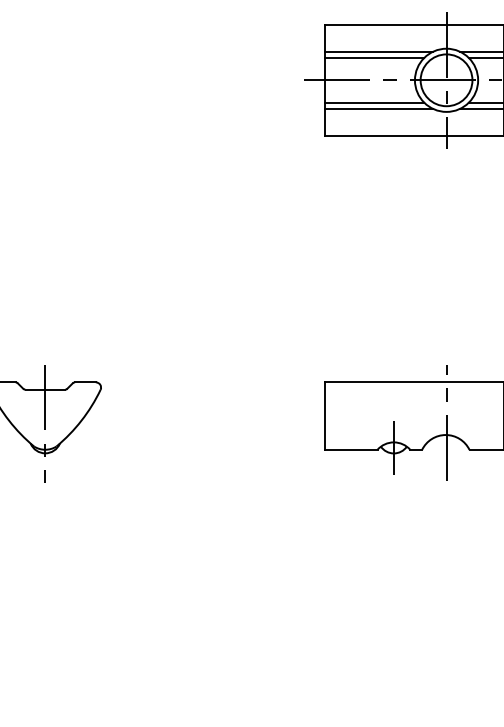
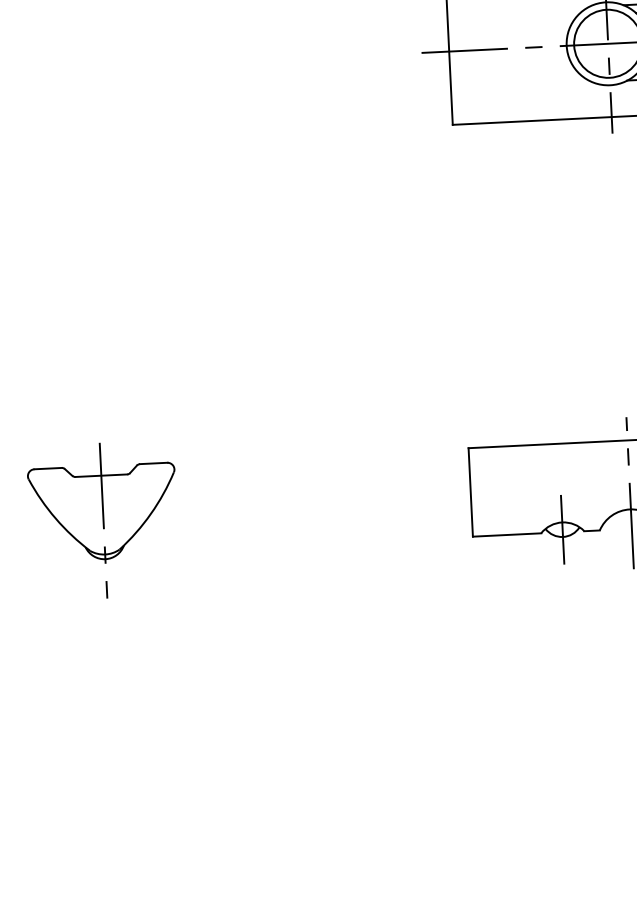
line: (379, 51) -> (518, 10), removed
line: (374, 58) -> (512, 19), removed
line: (374, 102) -> (515, 77), removed
line: (379, 108) -> (521, 85), removed

